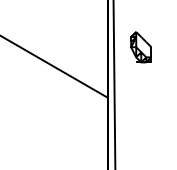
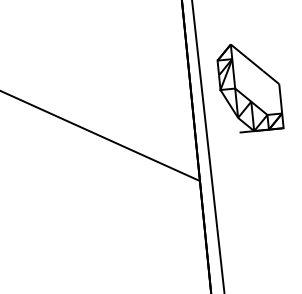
part: (140, 47) -> (248, 88), size x1.67

